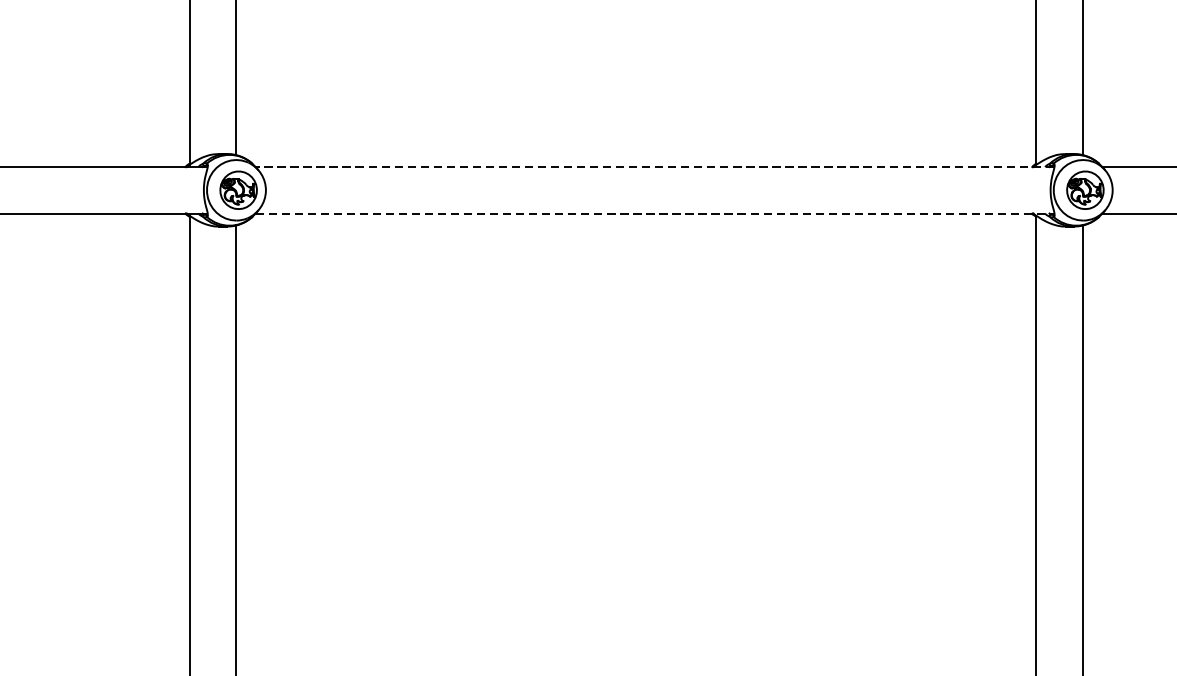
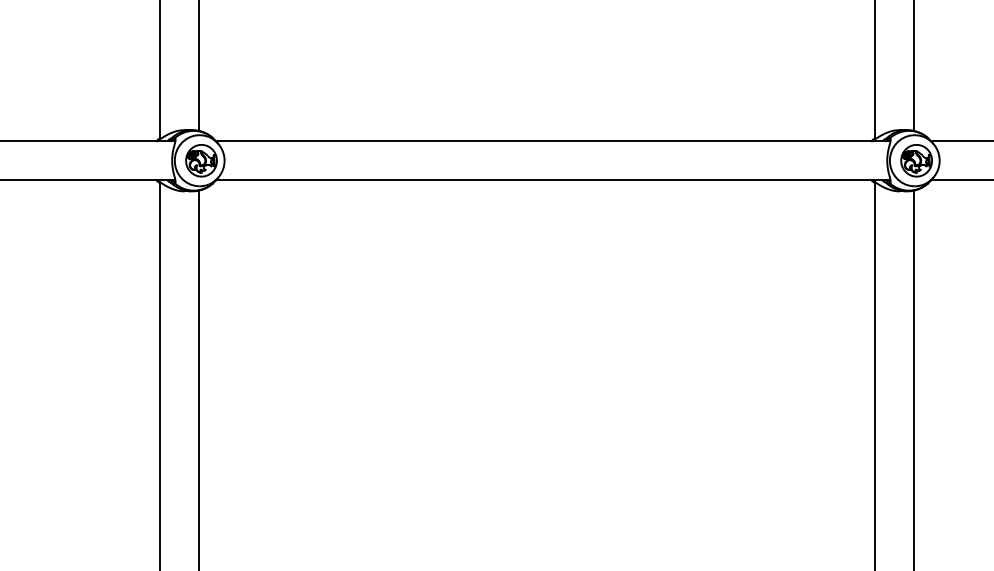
line: (654, 167) -> (552, 141), dashed -> solid
line: (655, 213) -> (553, 180), dashed -> solid

